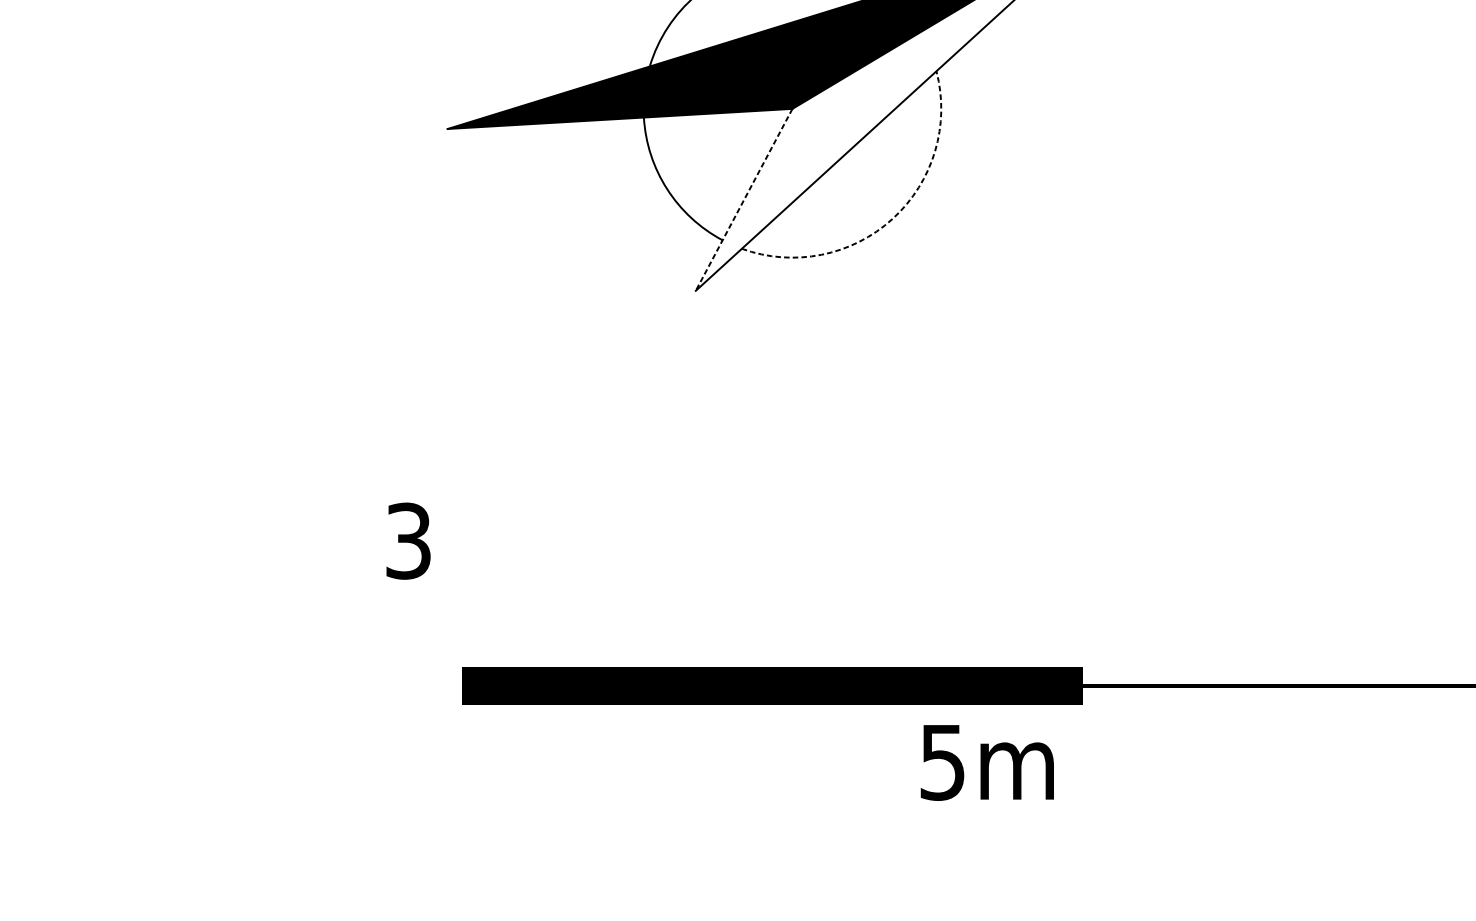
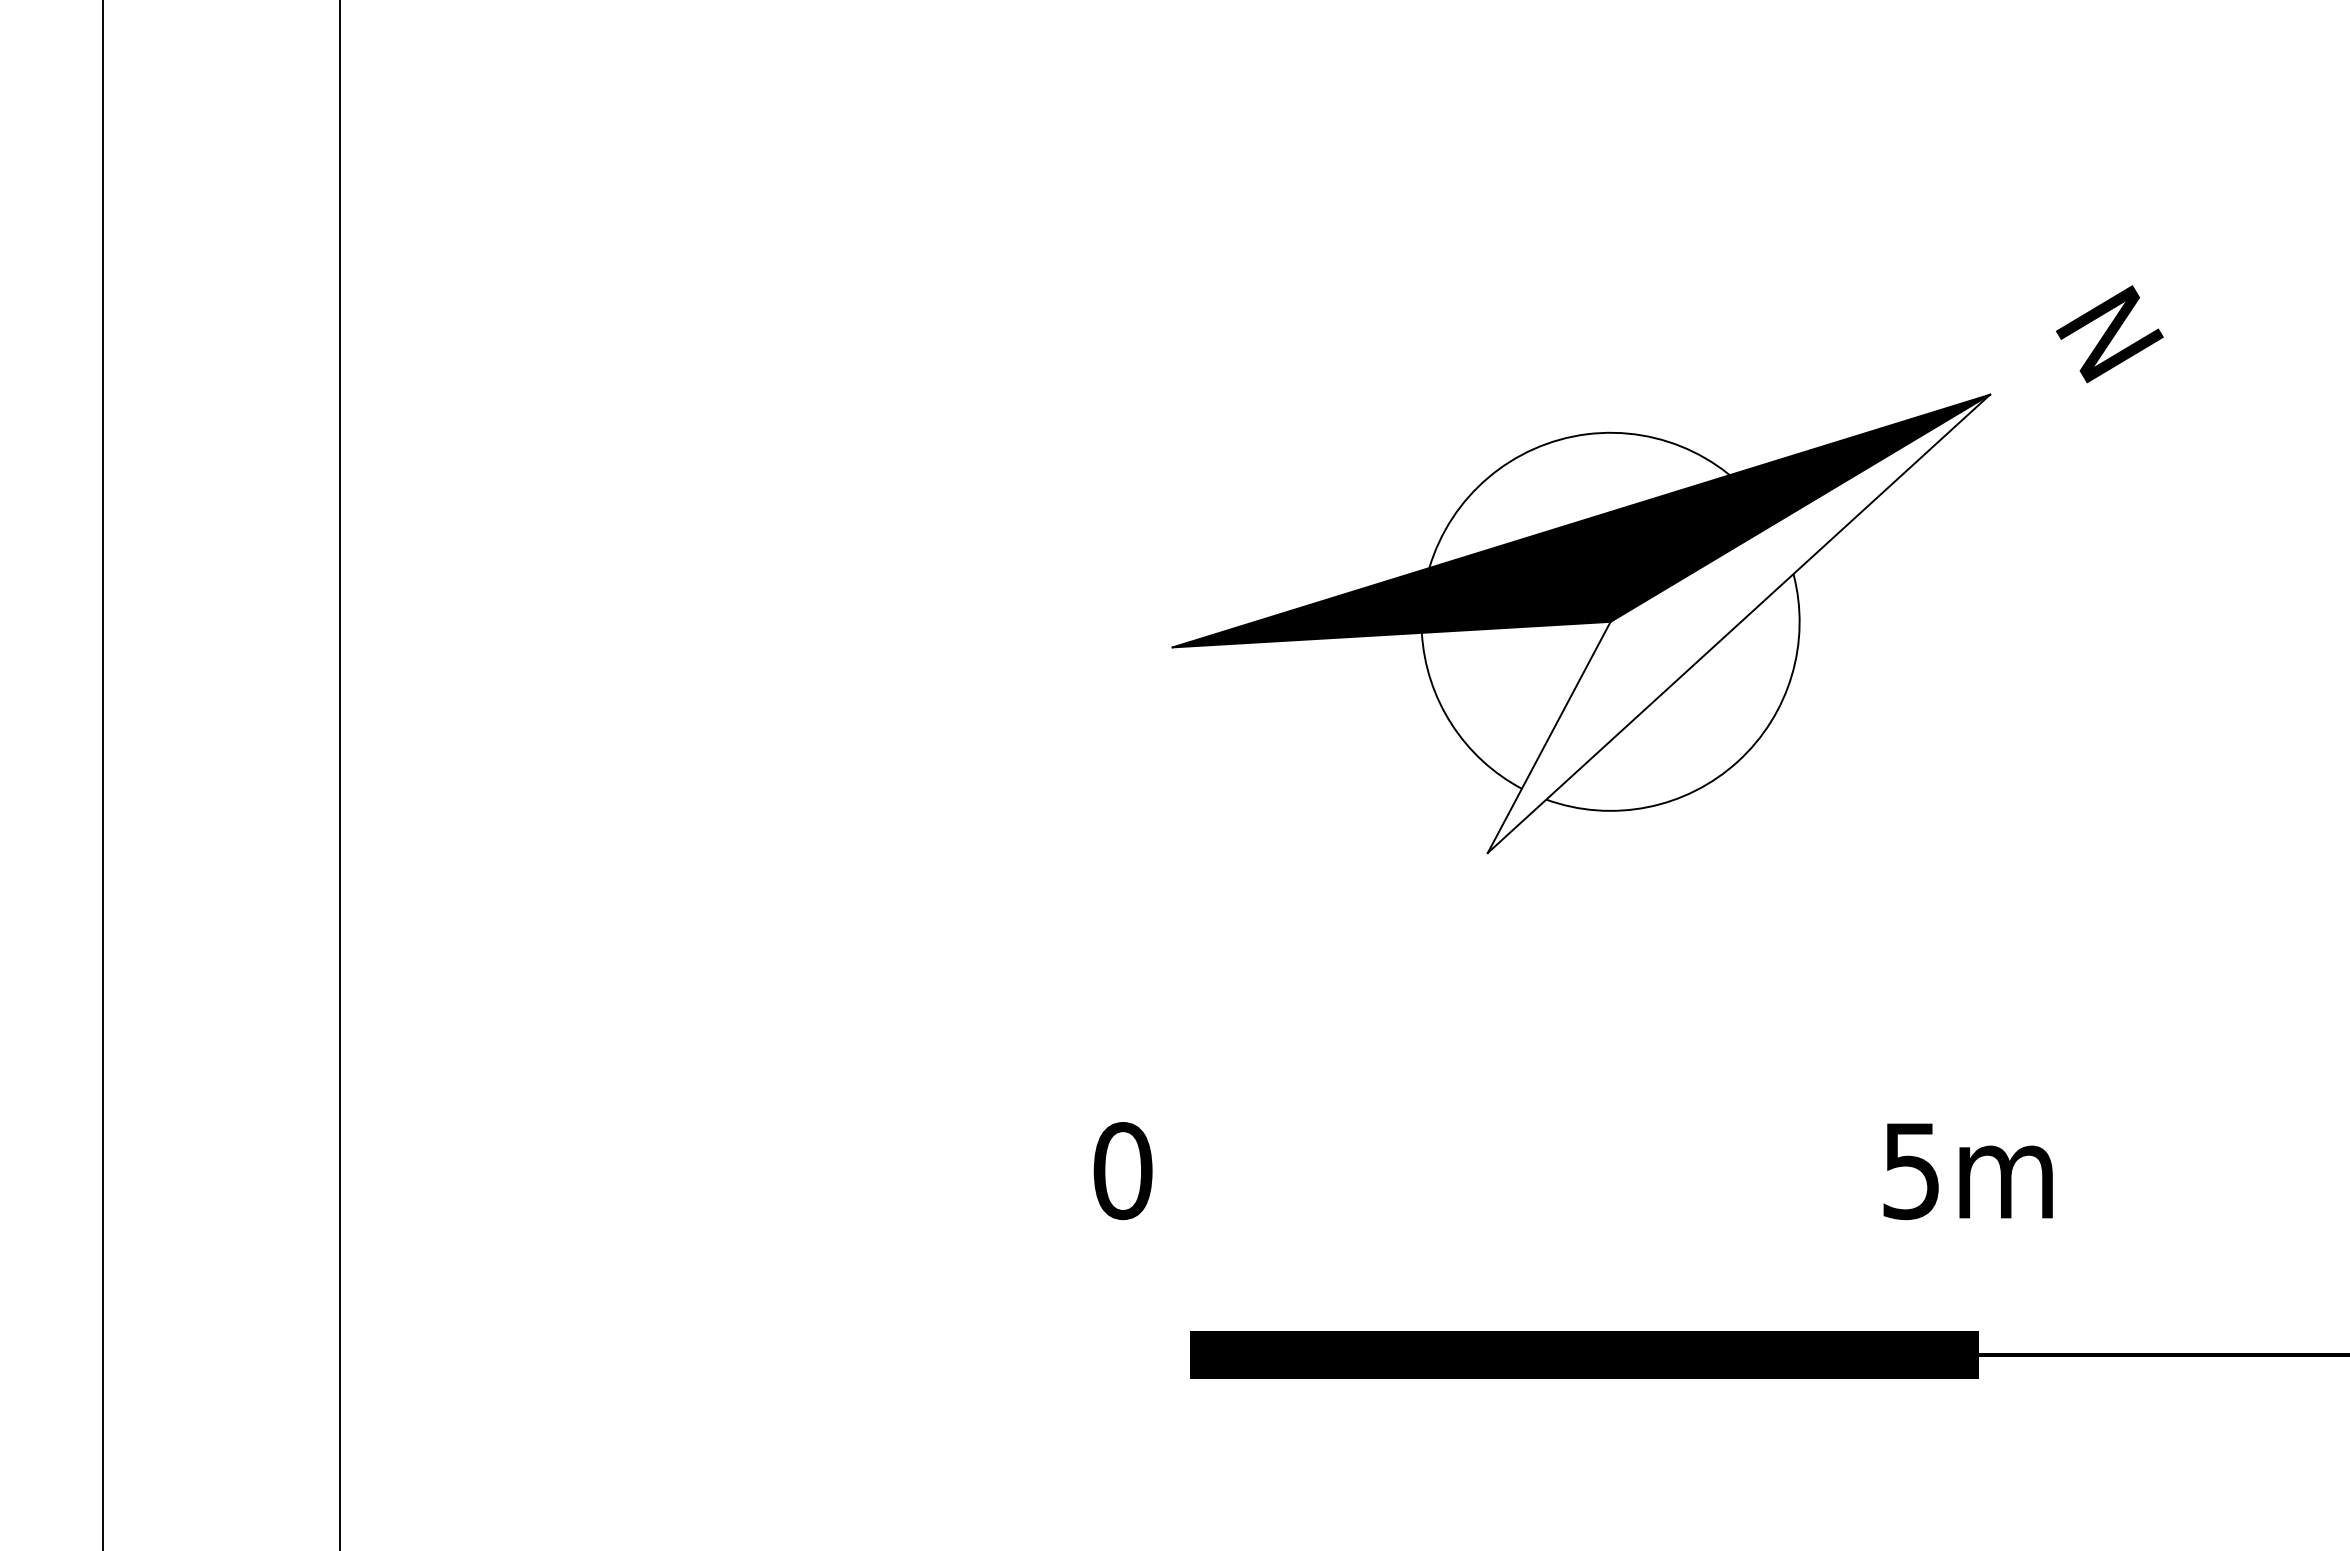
line: (744, 199) -> (1549, 737), dashed -> solid
arc: (892, 218) -> (1737, 761), dashed -> solid
text: (408, 541) -> (1122, 1171), 3 -> 0
text: (986, 762) -> (1967, 1171), moved

